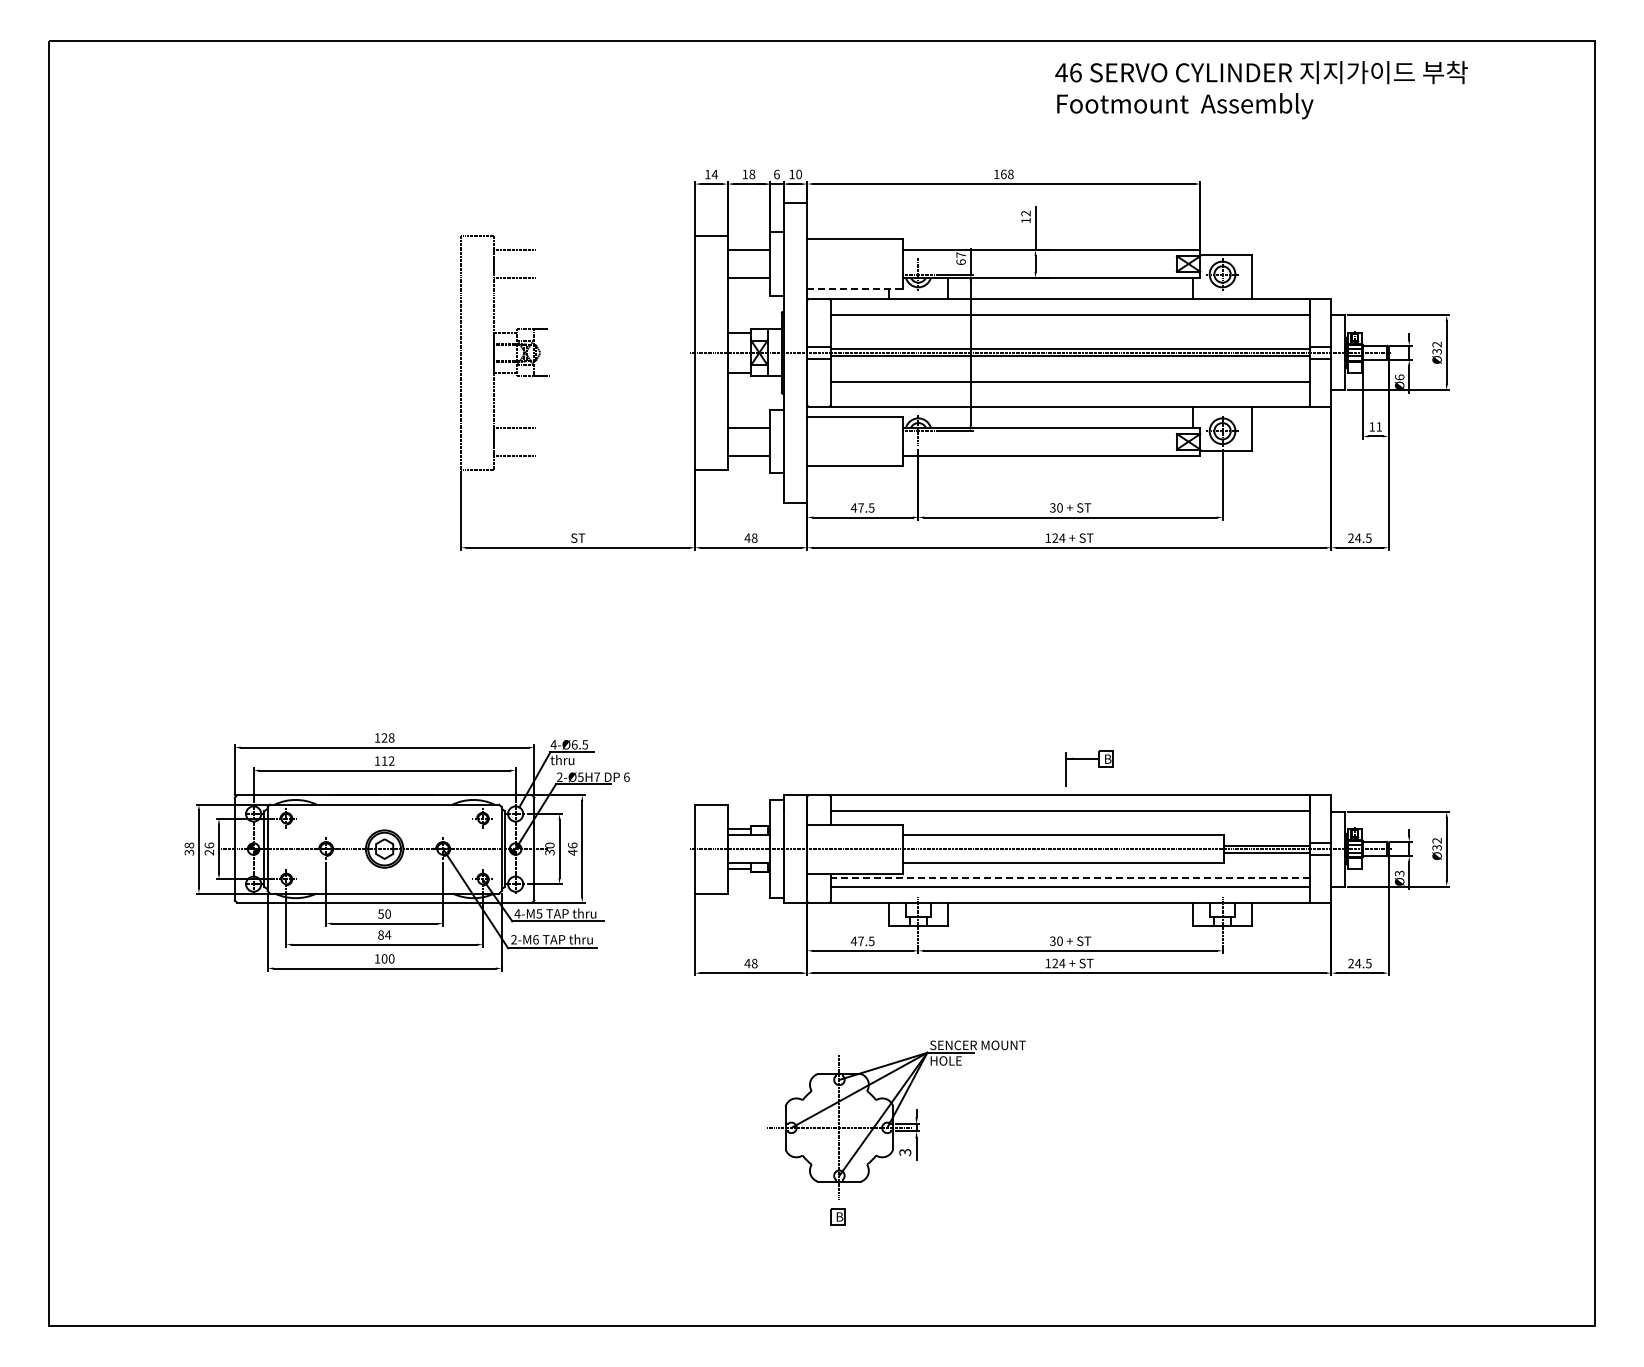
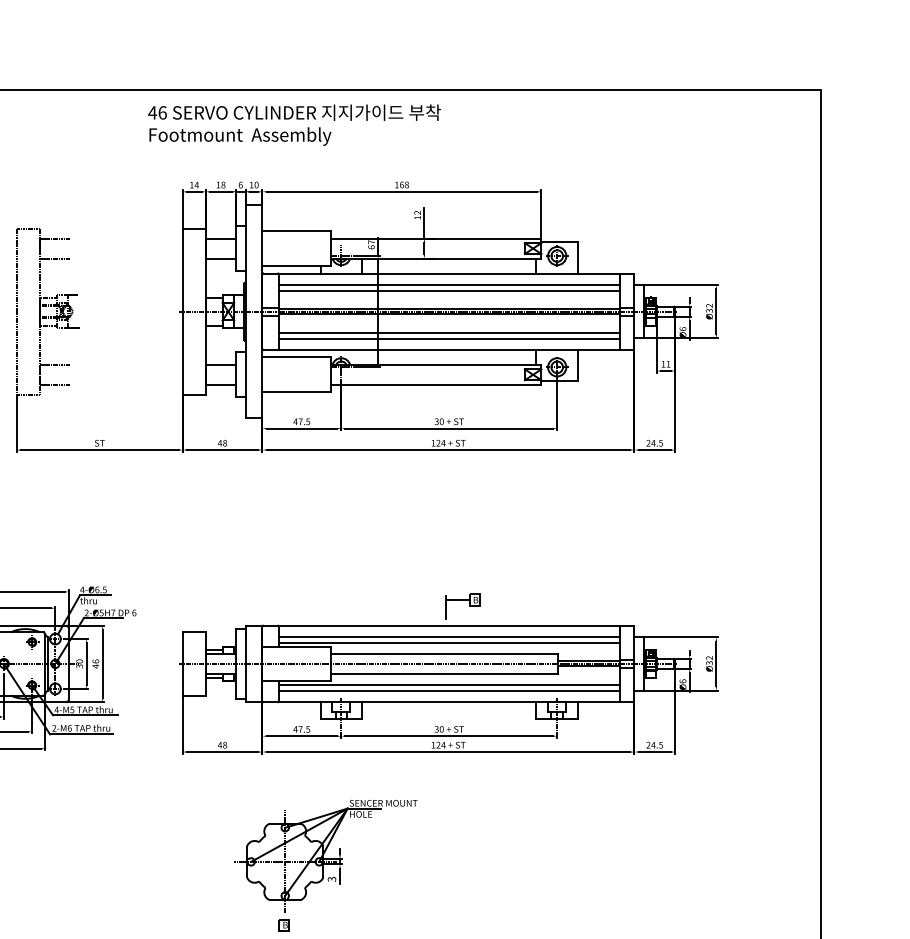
text: (1261, 90) -> (294, 125), moved
line: (855, 288) -> (296, 266), dashed -> solid
line: (1070, 323) -> (449, 290), added
line: (1070, 390) -> (449, 338), added
line: (1070, 819) -> (449, 642), added
text: (1399, 873) -> (682, 681), 3 -> 6
line: (1070, 878) -> (449, 684), dashed -> solid

